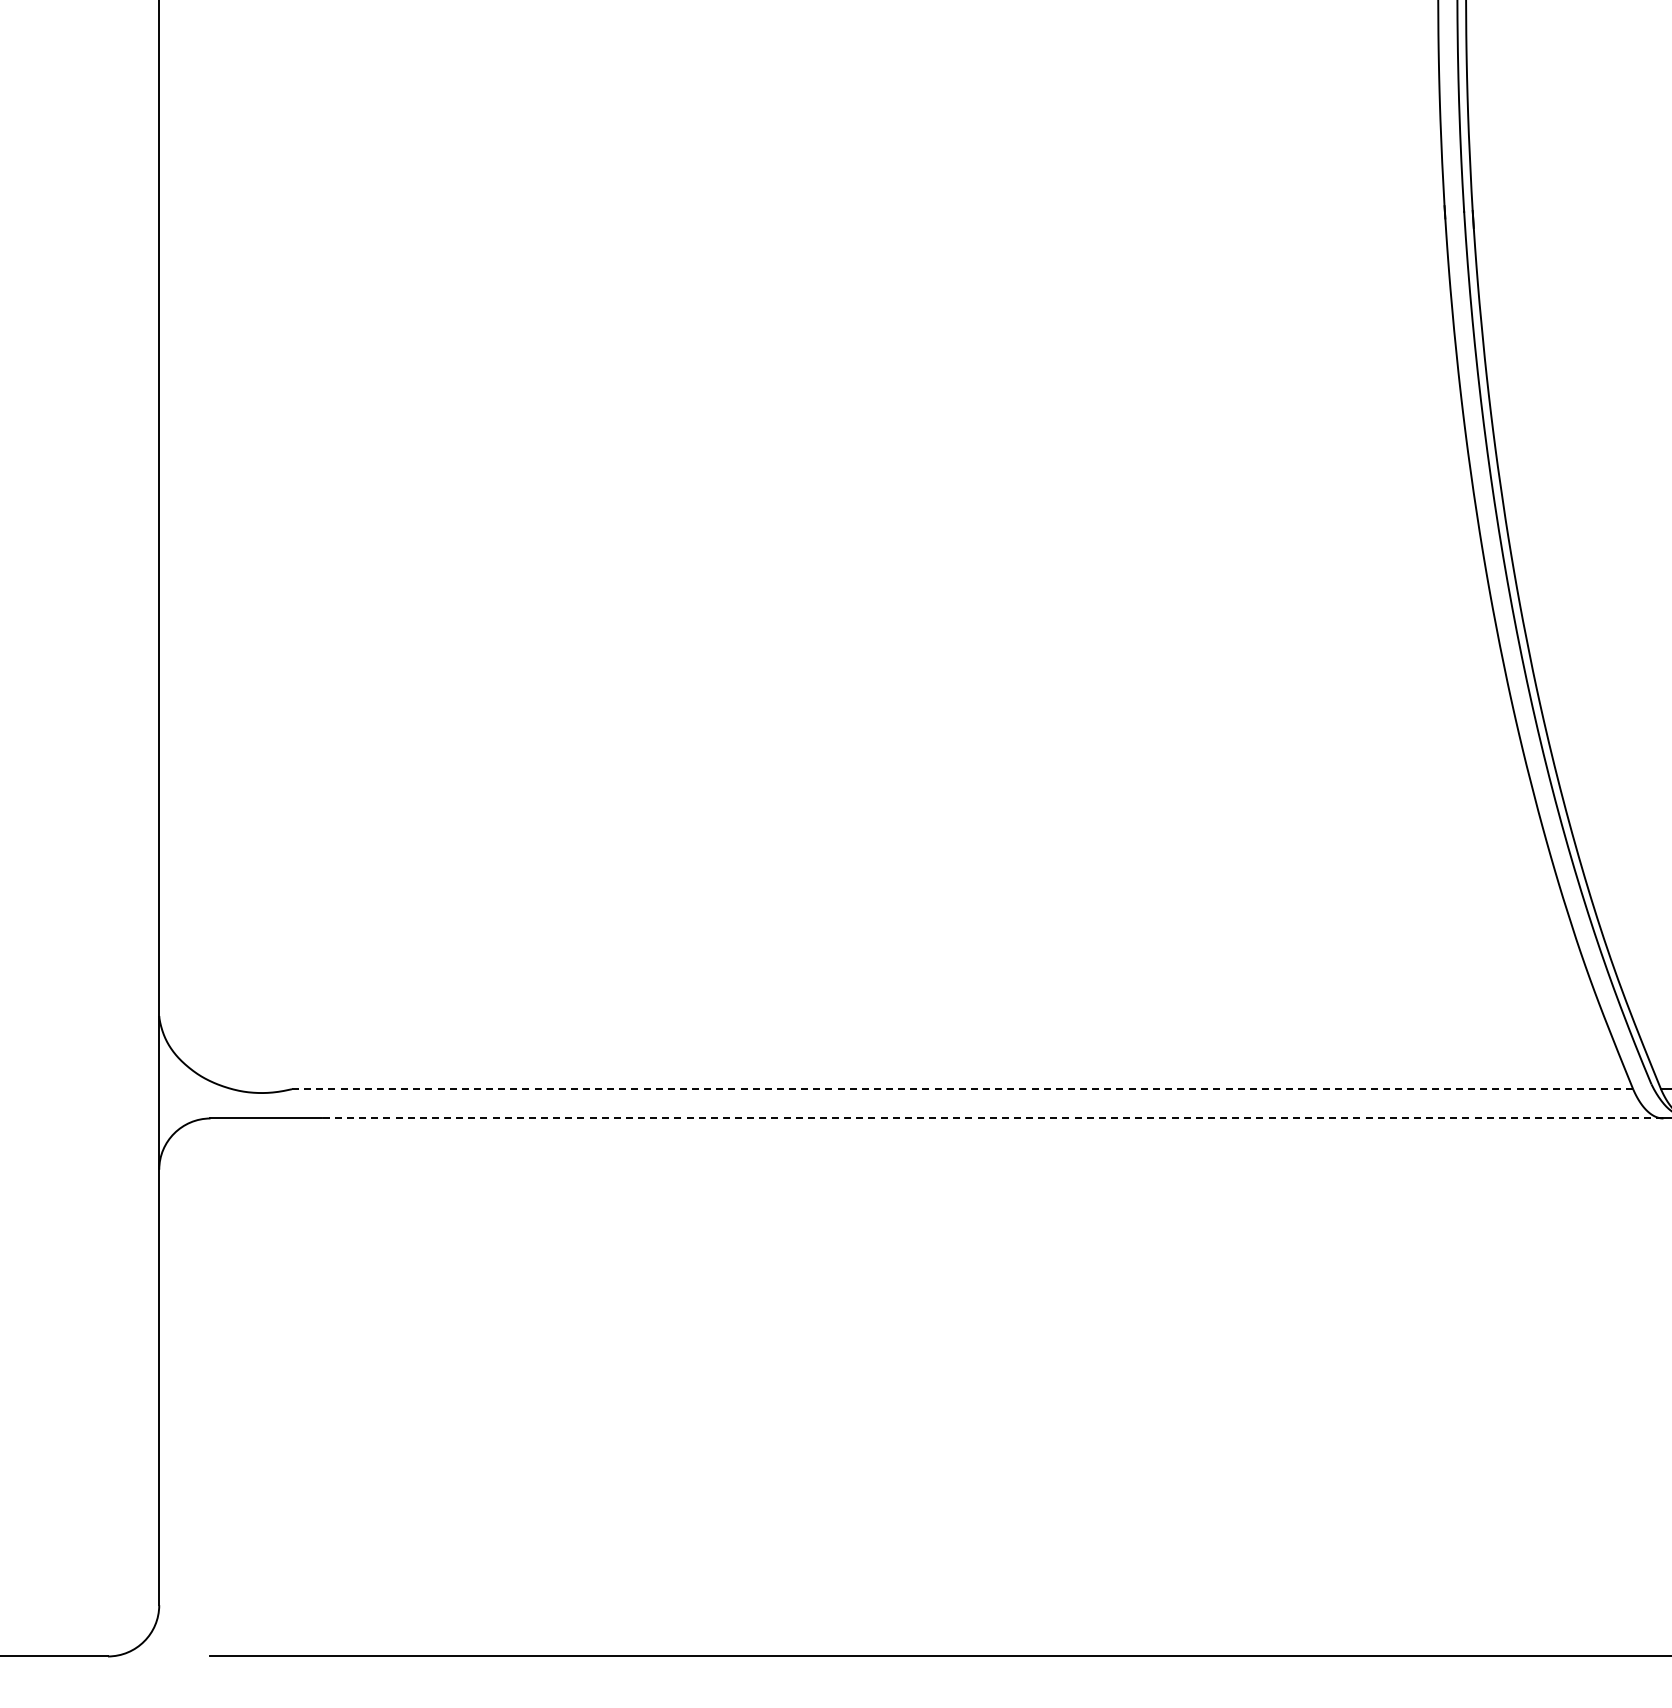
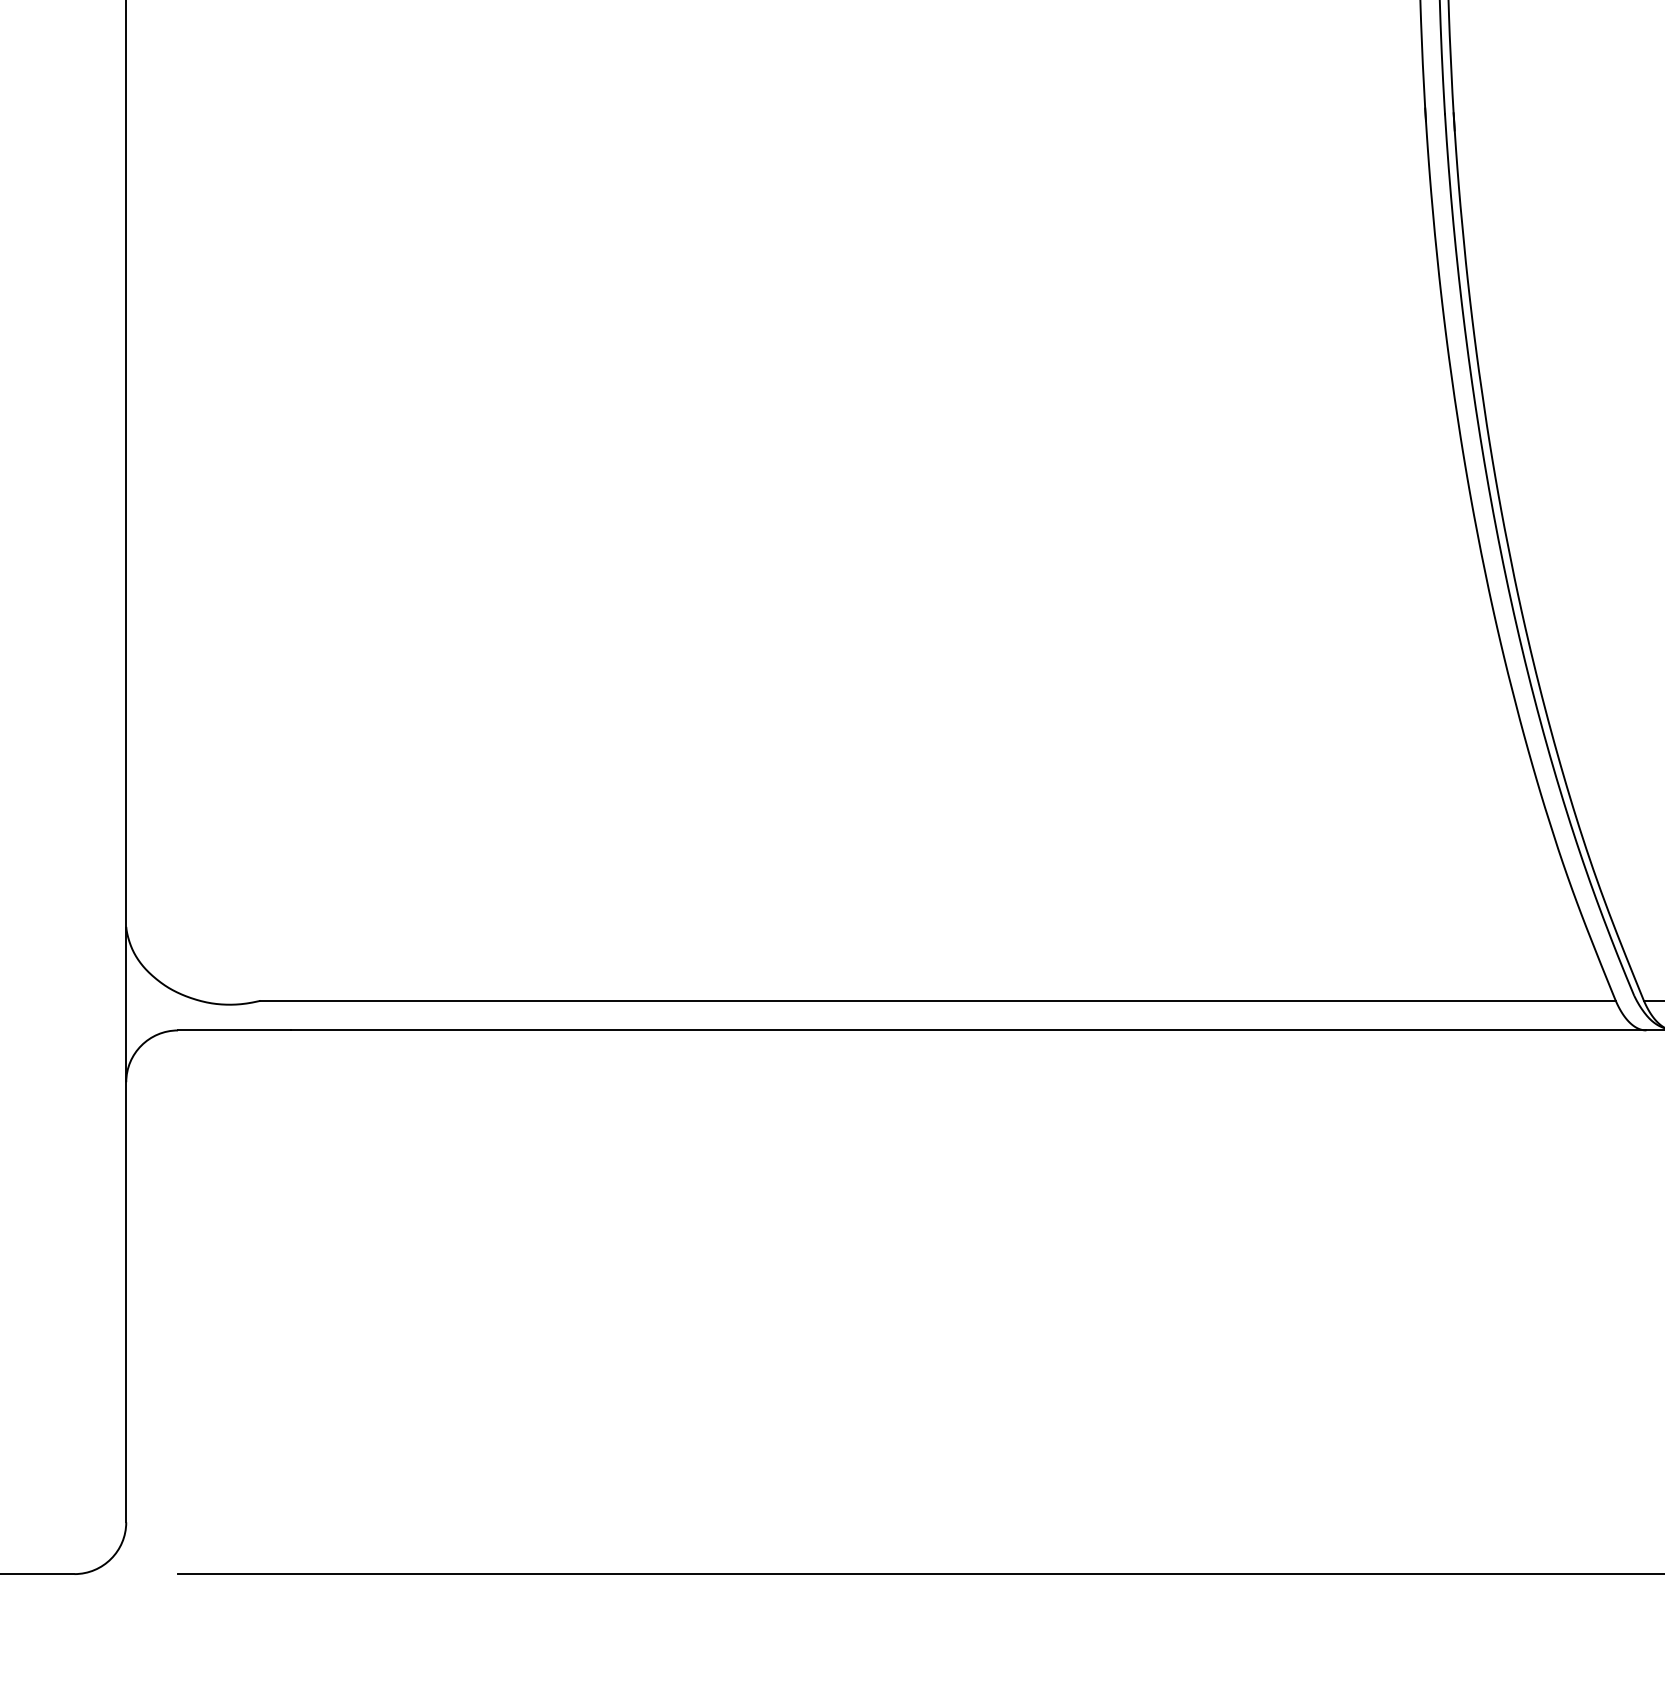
line: (962, 1089) -> (938, 1001), dashed -> solid
line: (992, 1118) -> (968, 1030), dashed -> solid

